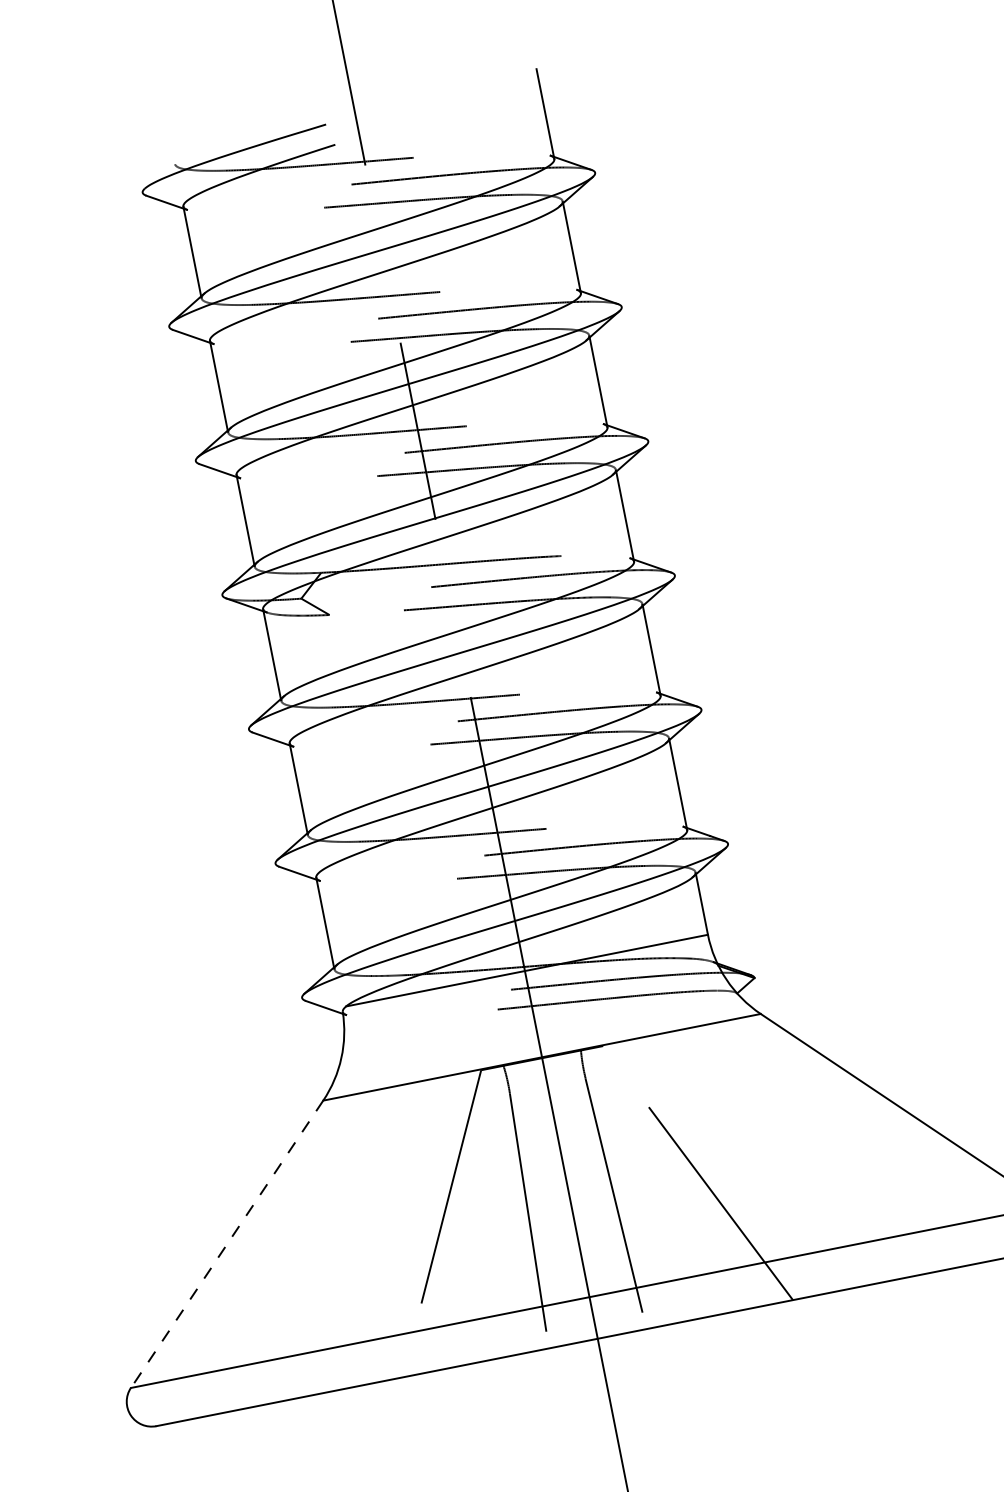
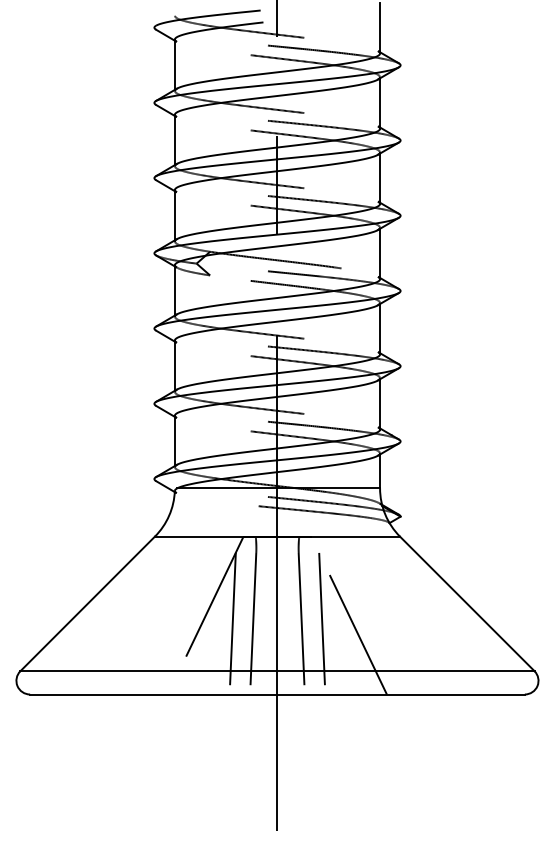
line: (652, 1196) -> (322, 623), added
line: (492, 1228) -> (232, 623), added
line: (227, 1245) -> (87, 604), dashed -> solid

